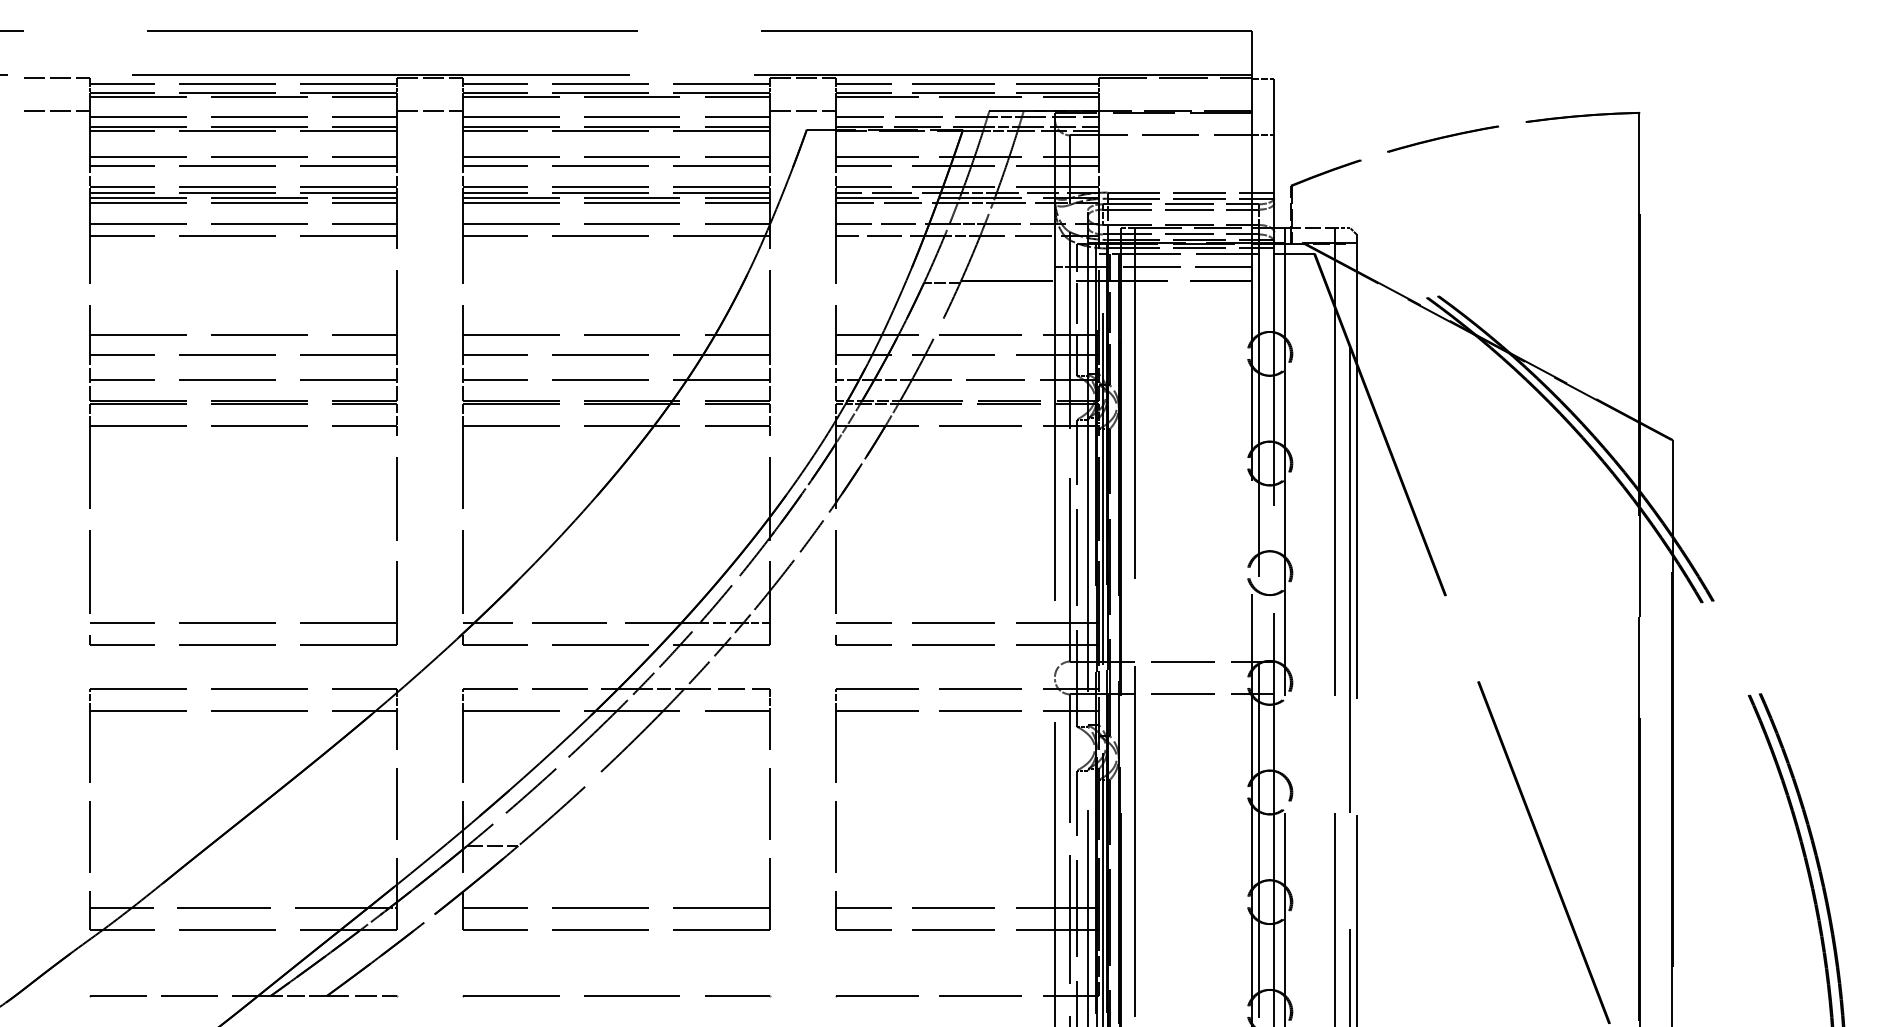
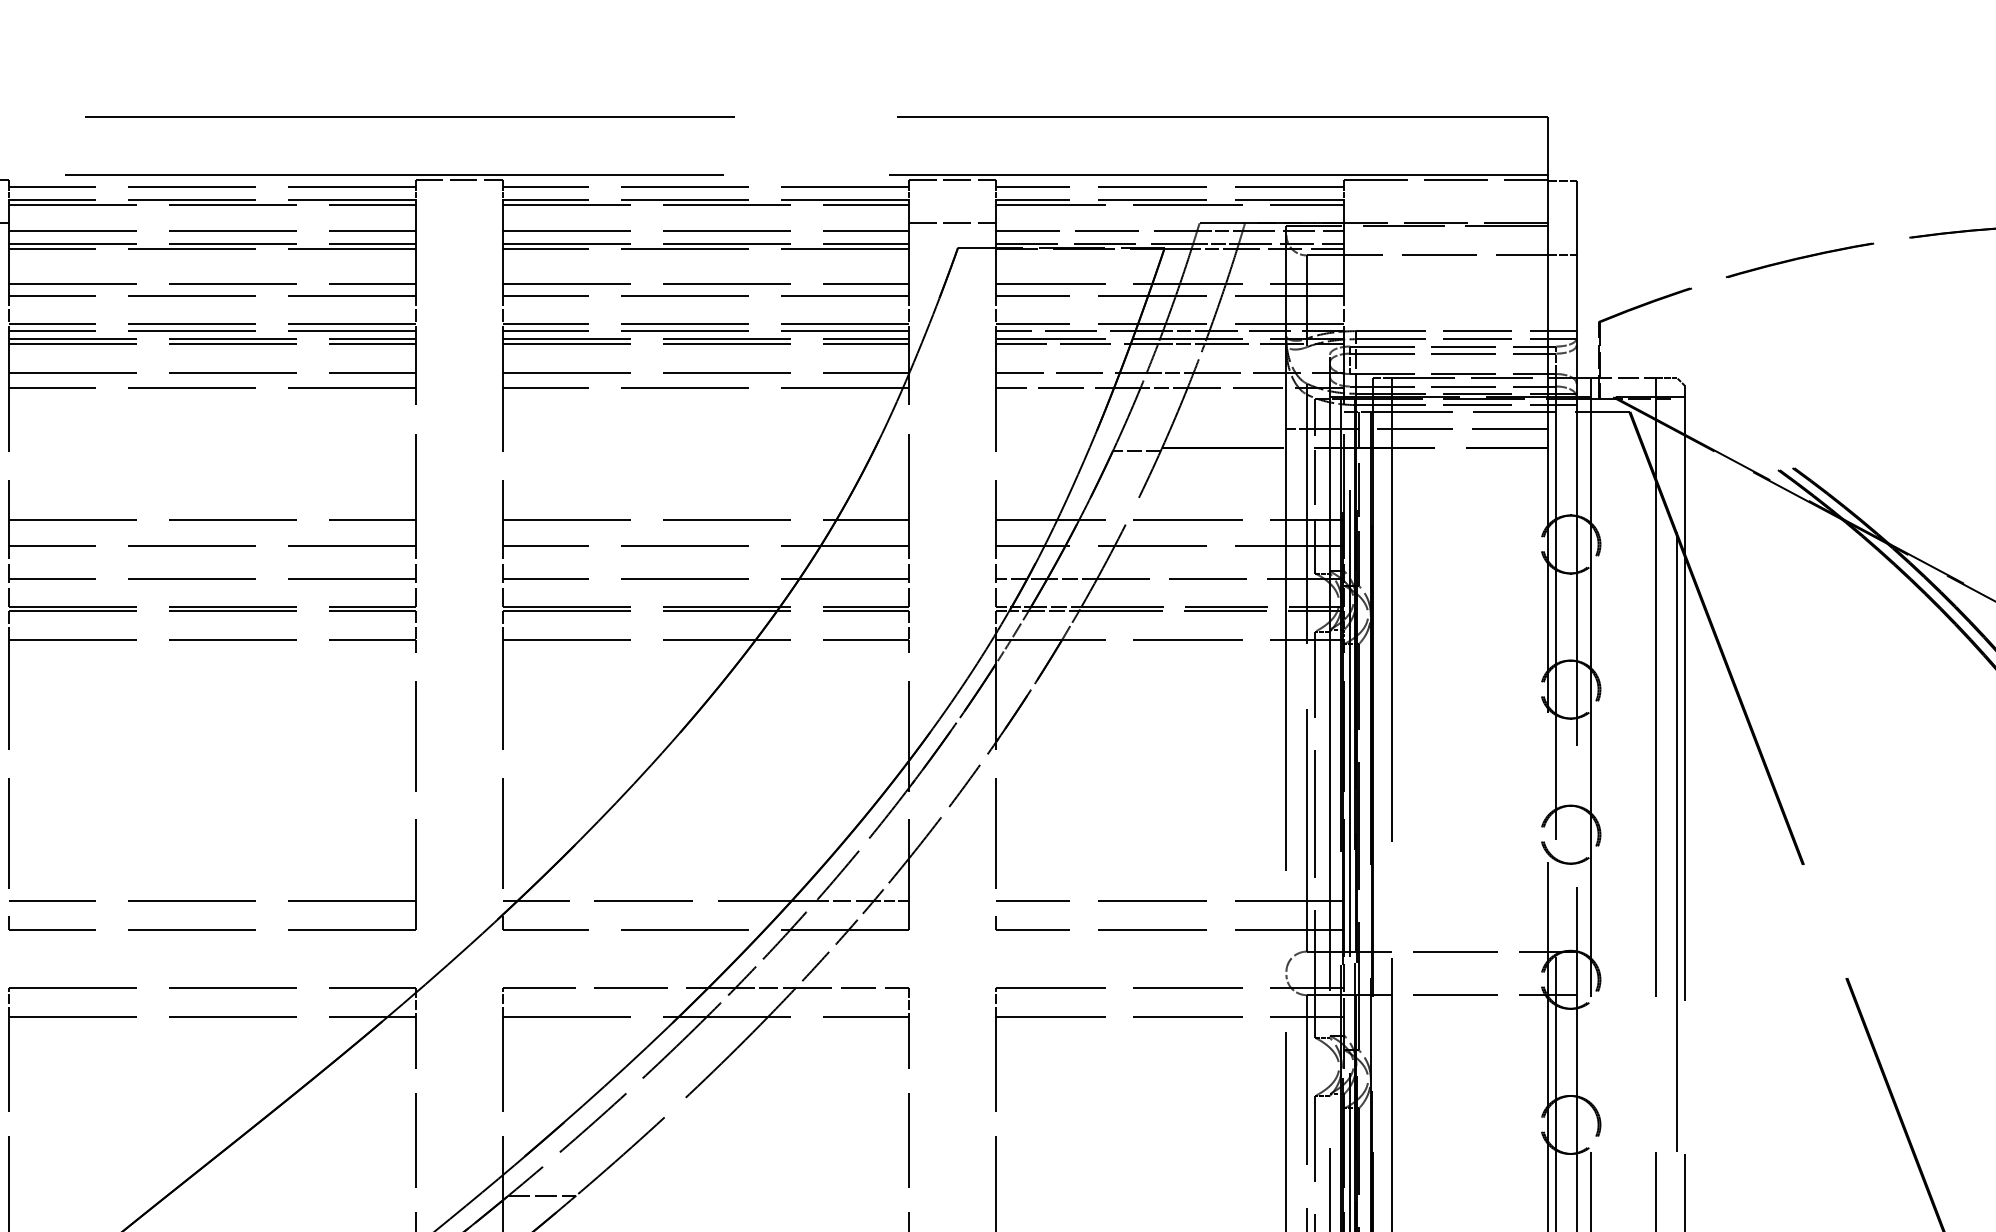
line: (429, 111) -> (458, 223), removed

